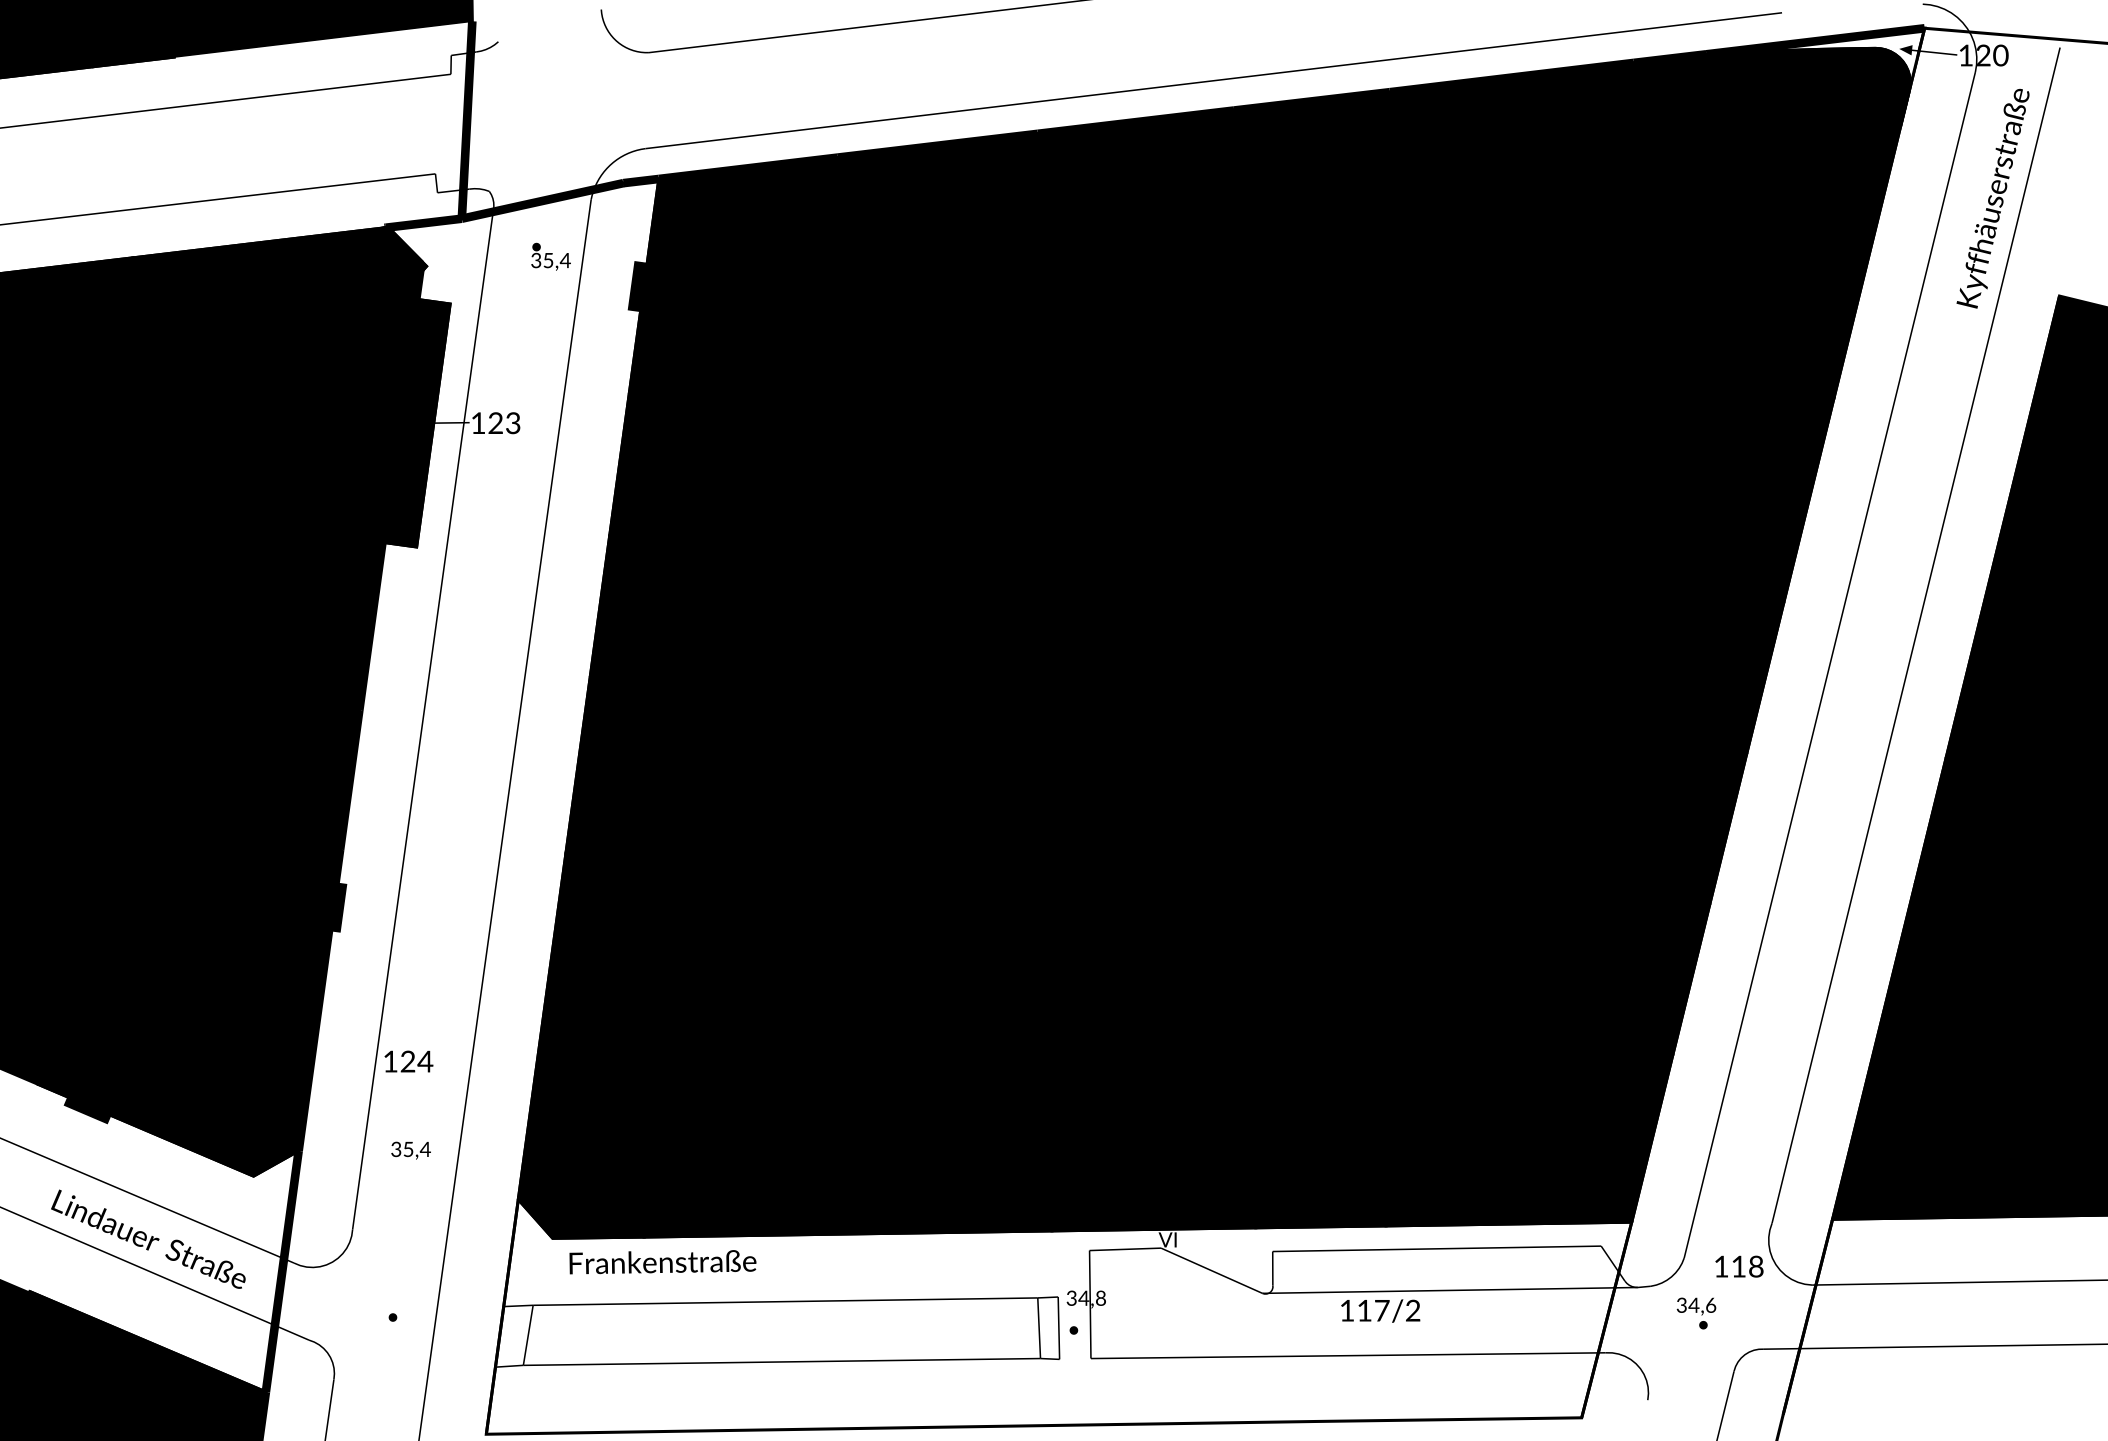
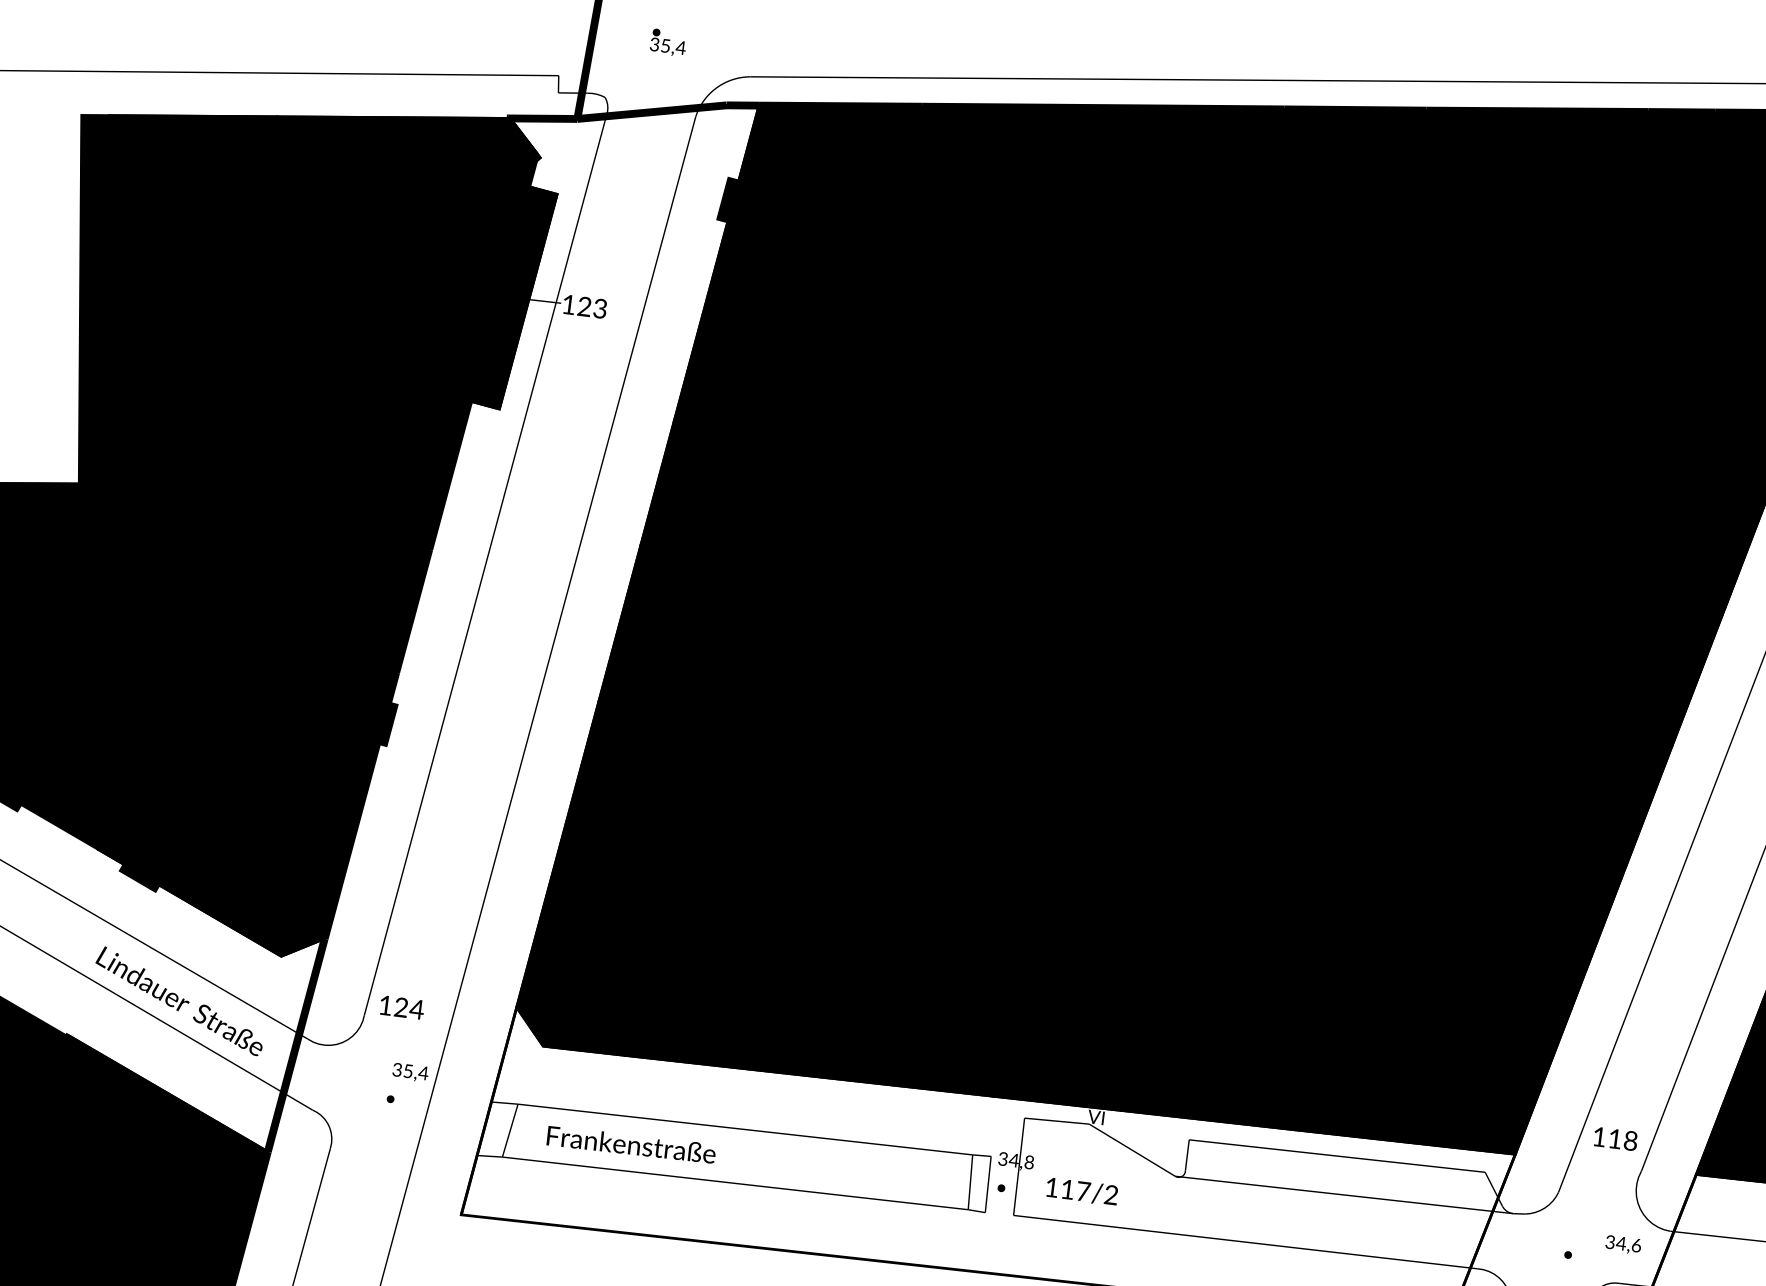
text: (550, 256) -> (668, 42), moved
text: (408, 1061) -> (401, 1007), moved
text: (410, 1150) -> (409, 1072), moved
text: (662, 1262) -> (631, 1145), moved
text: (1739, 1266) -> (1615, 1138), moved
text: (1696, 1306) -> (1623, 1244), moved
text: (1380, 1310) -> (1082, 1191), moved

